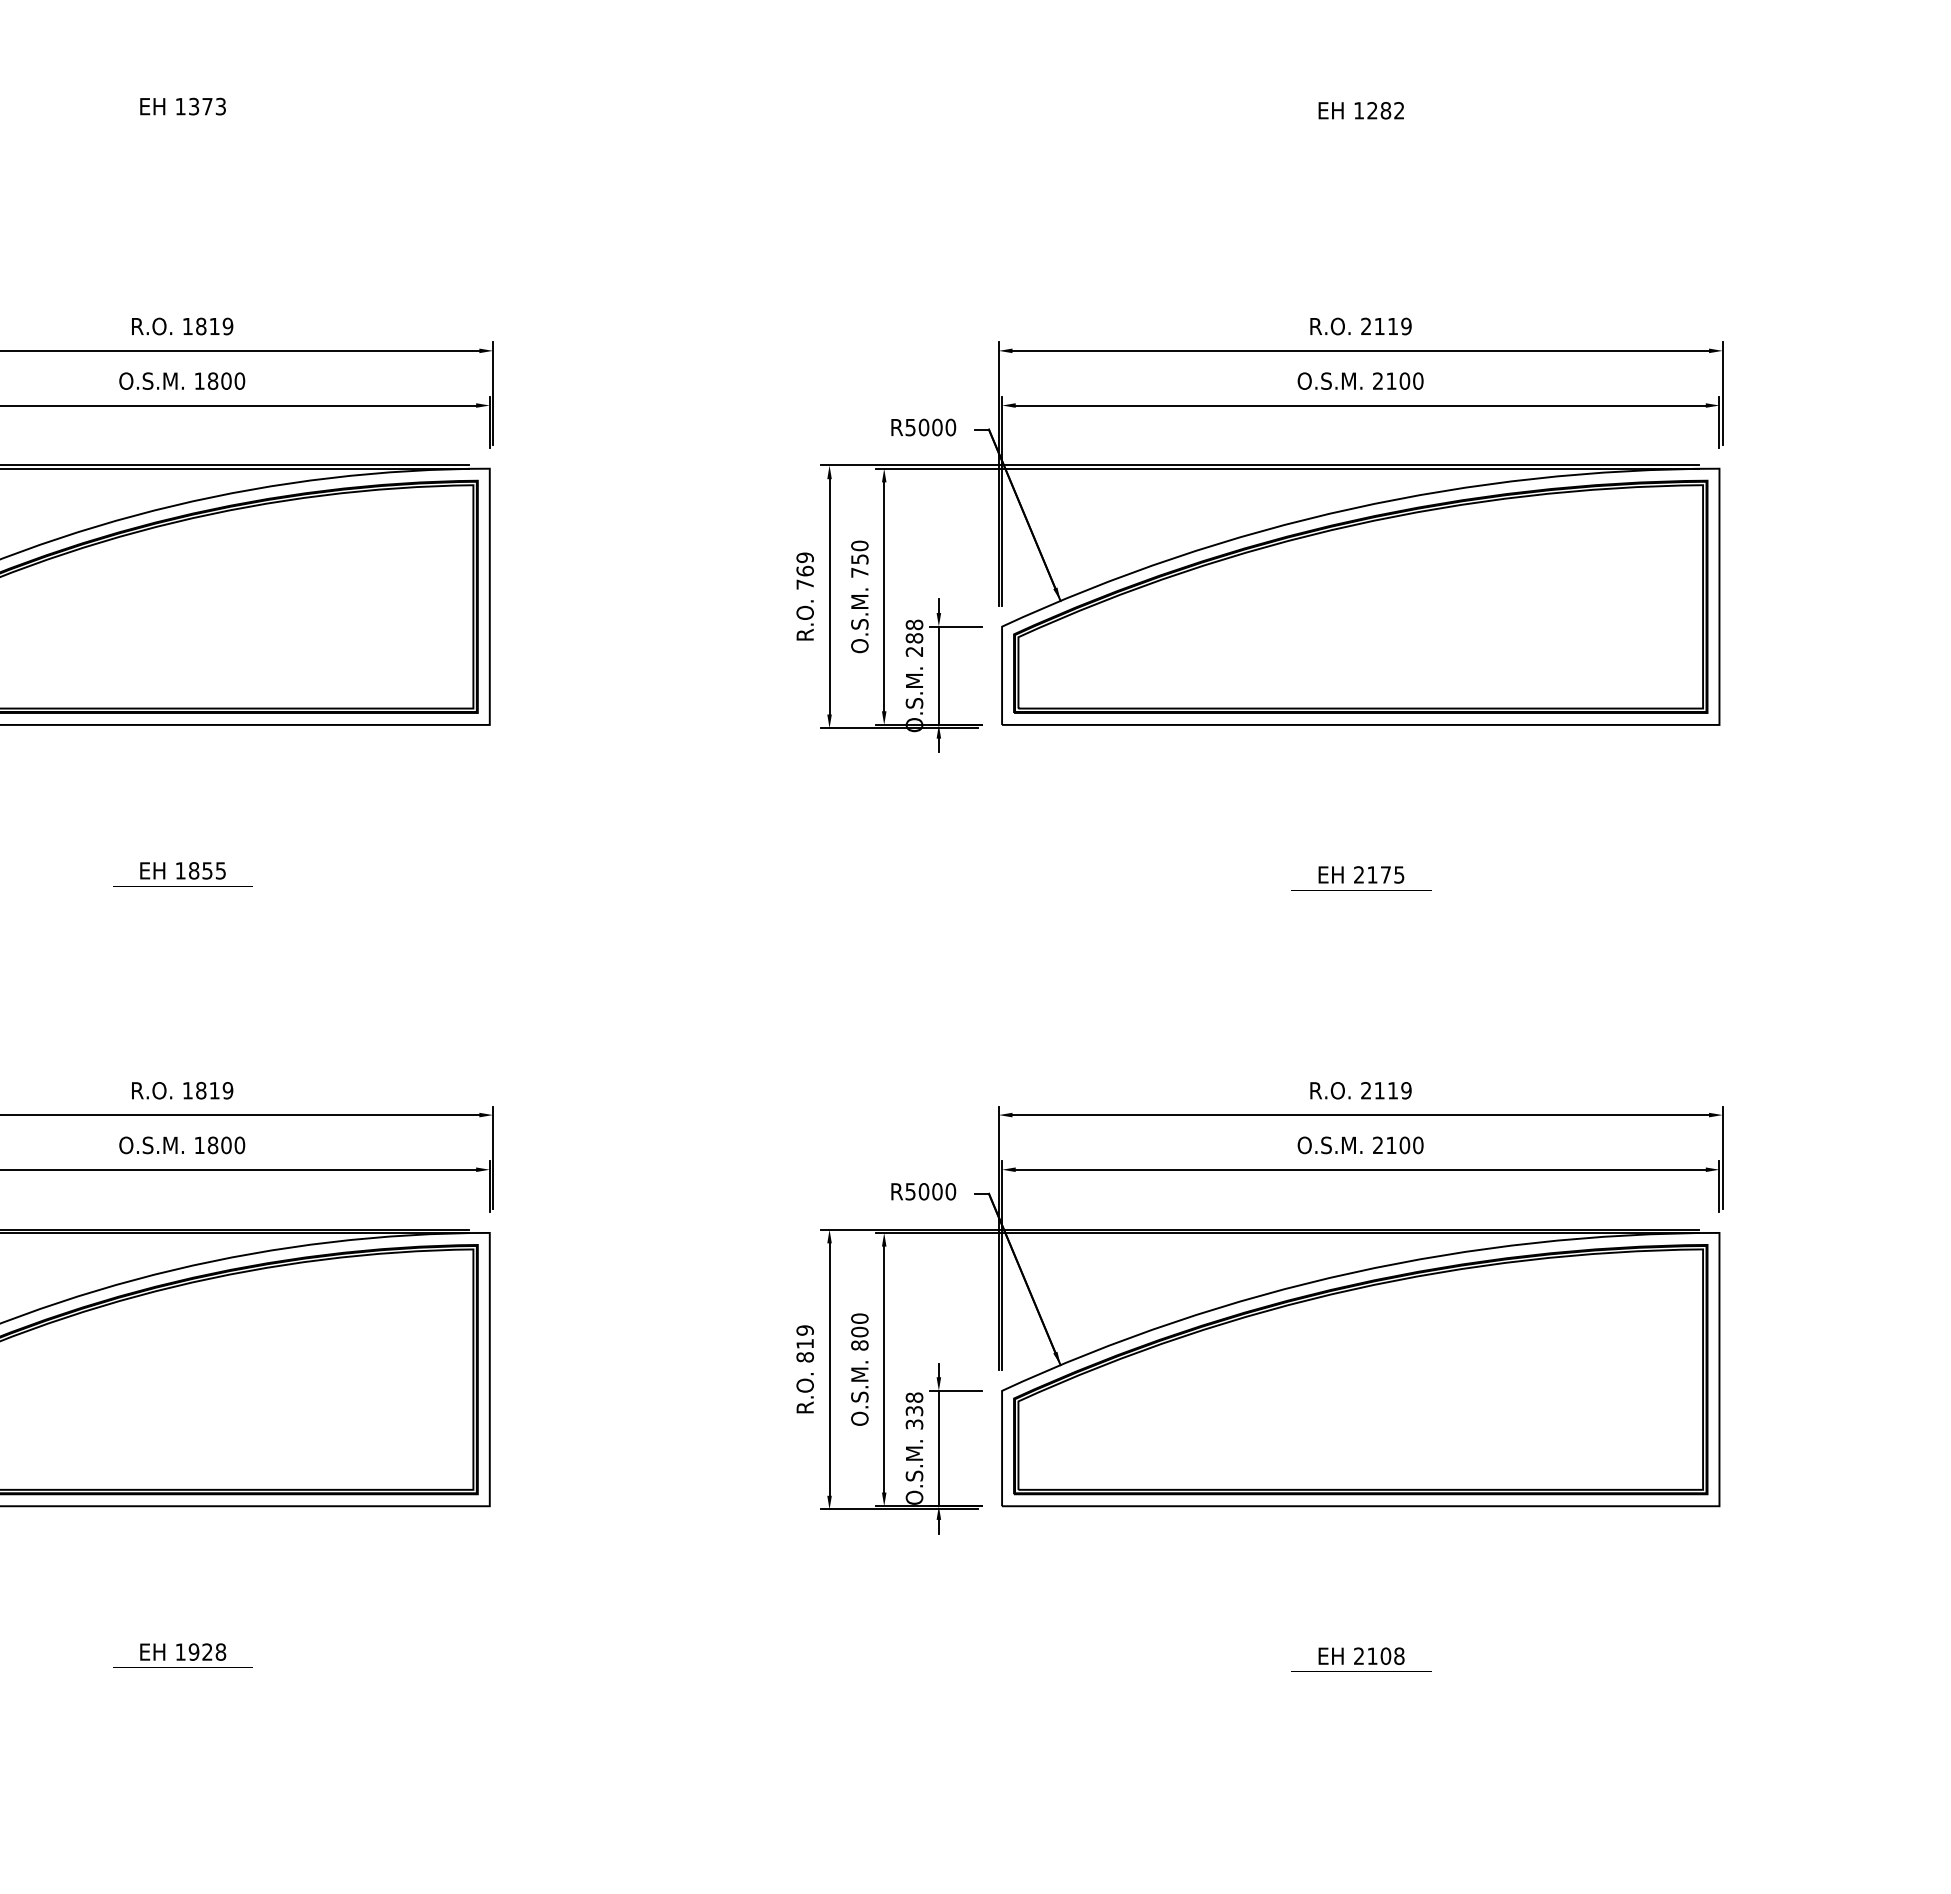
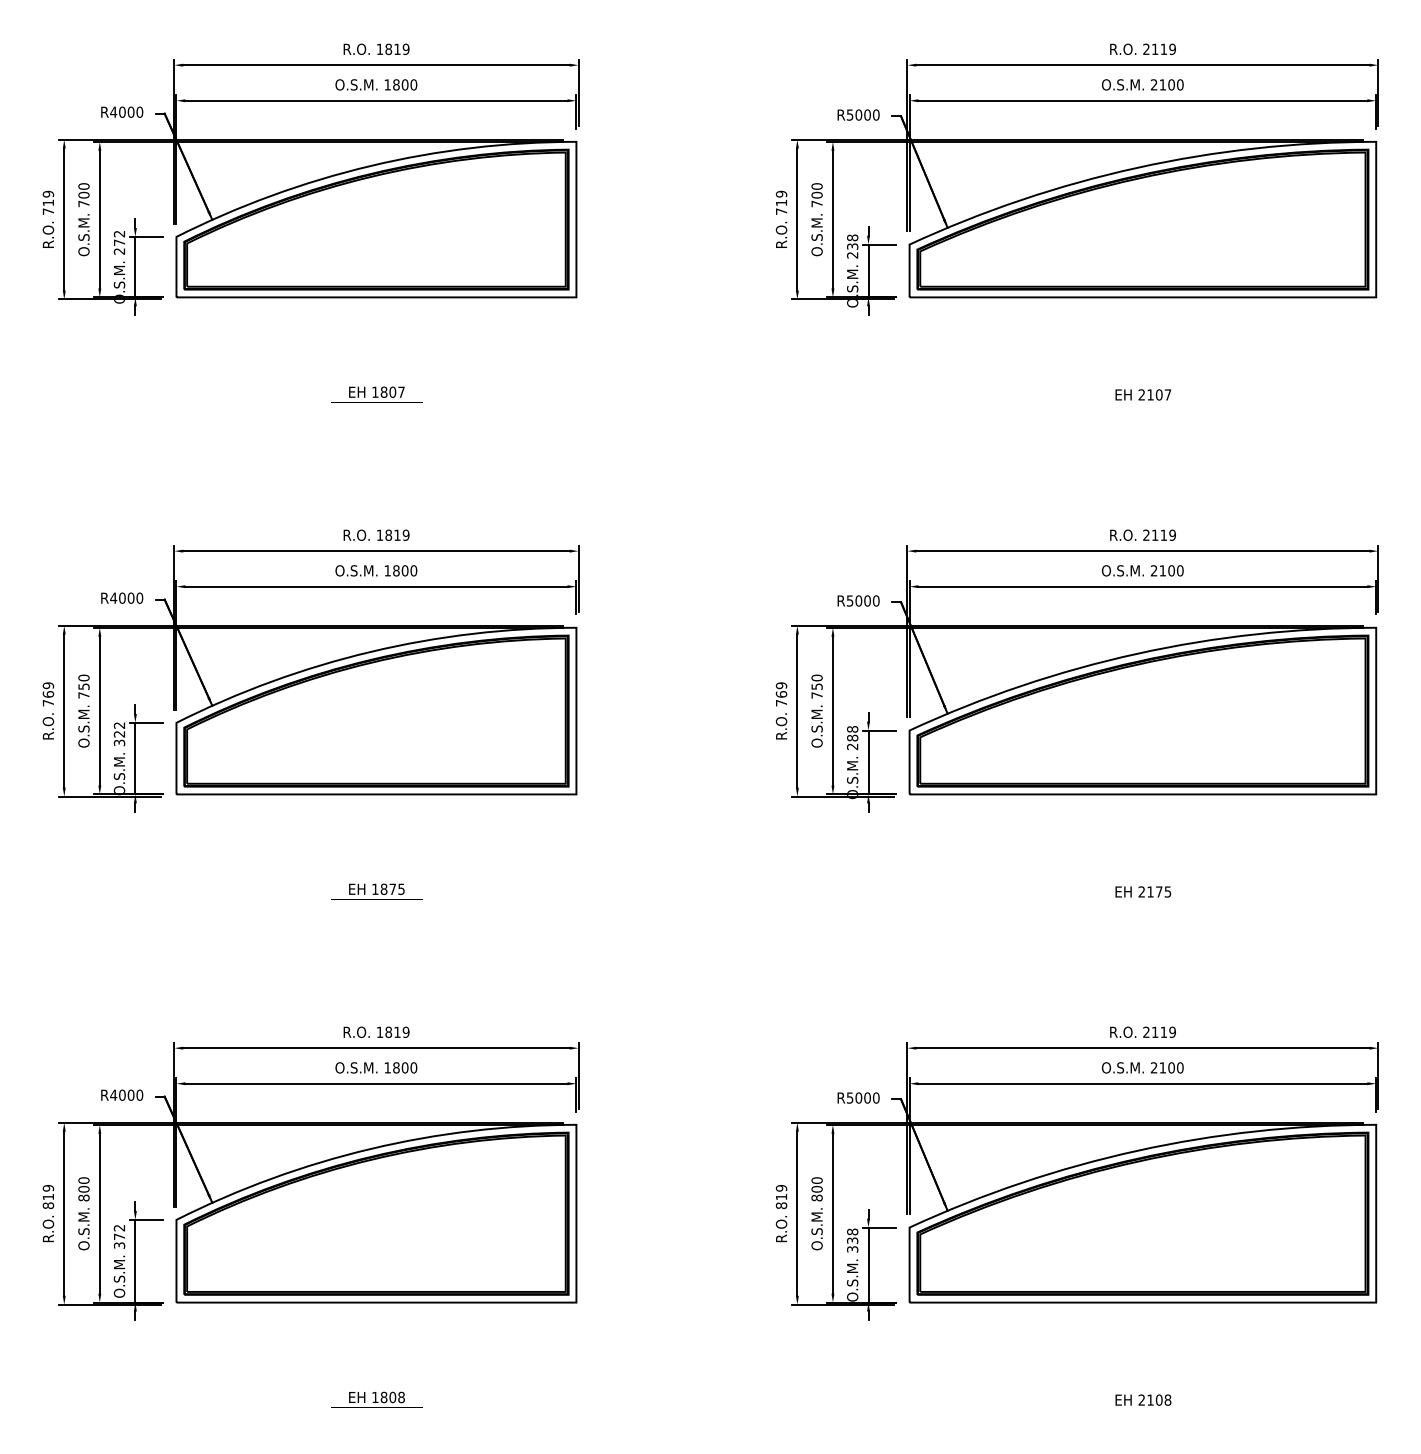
text: (207, 105) -> (392, 391), 1373 -> 1807
text: (1378, 110) -> (1154, 394), 1282 -> 2107
text: (207, 869) -> (392, 888), 1855 -> 1875
text: (200, 1652) -> (388, 1397), 1928 -> 1808

